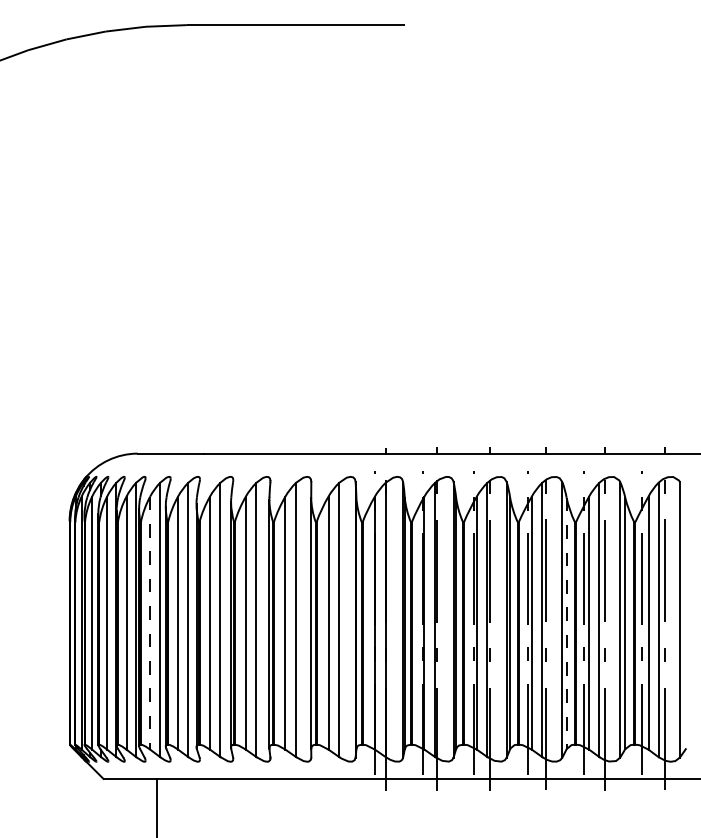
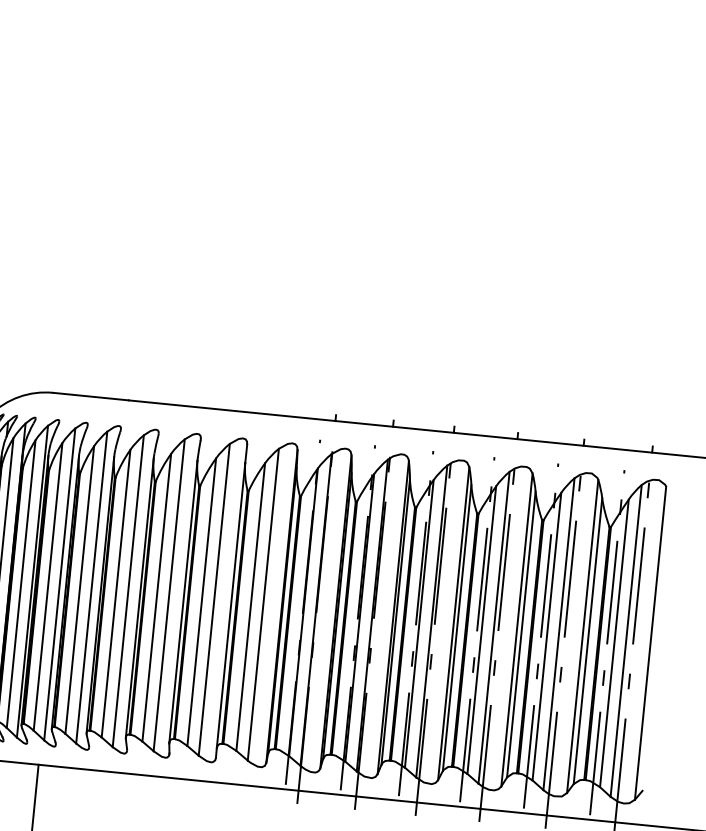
line: (150, 623) -> (48, 587), dashed -> solid
line: (566, 623) -> (521, 634), dashed -> solid

